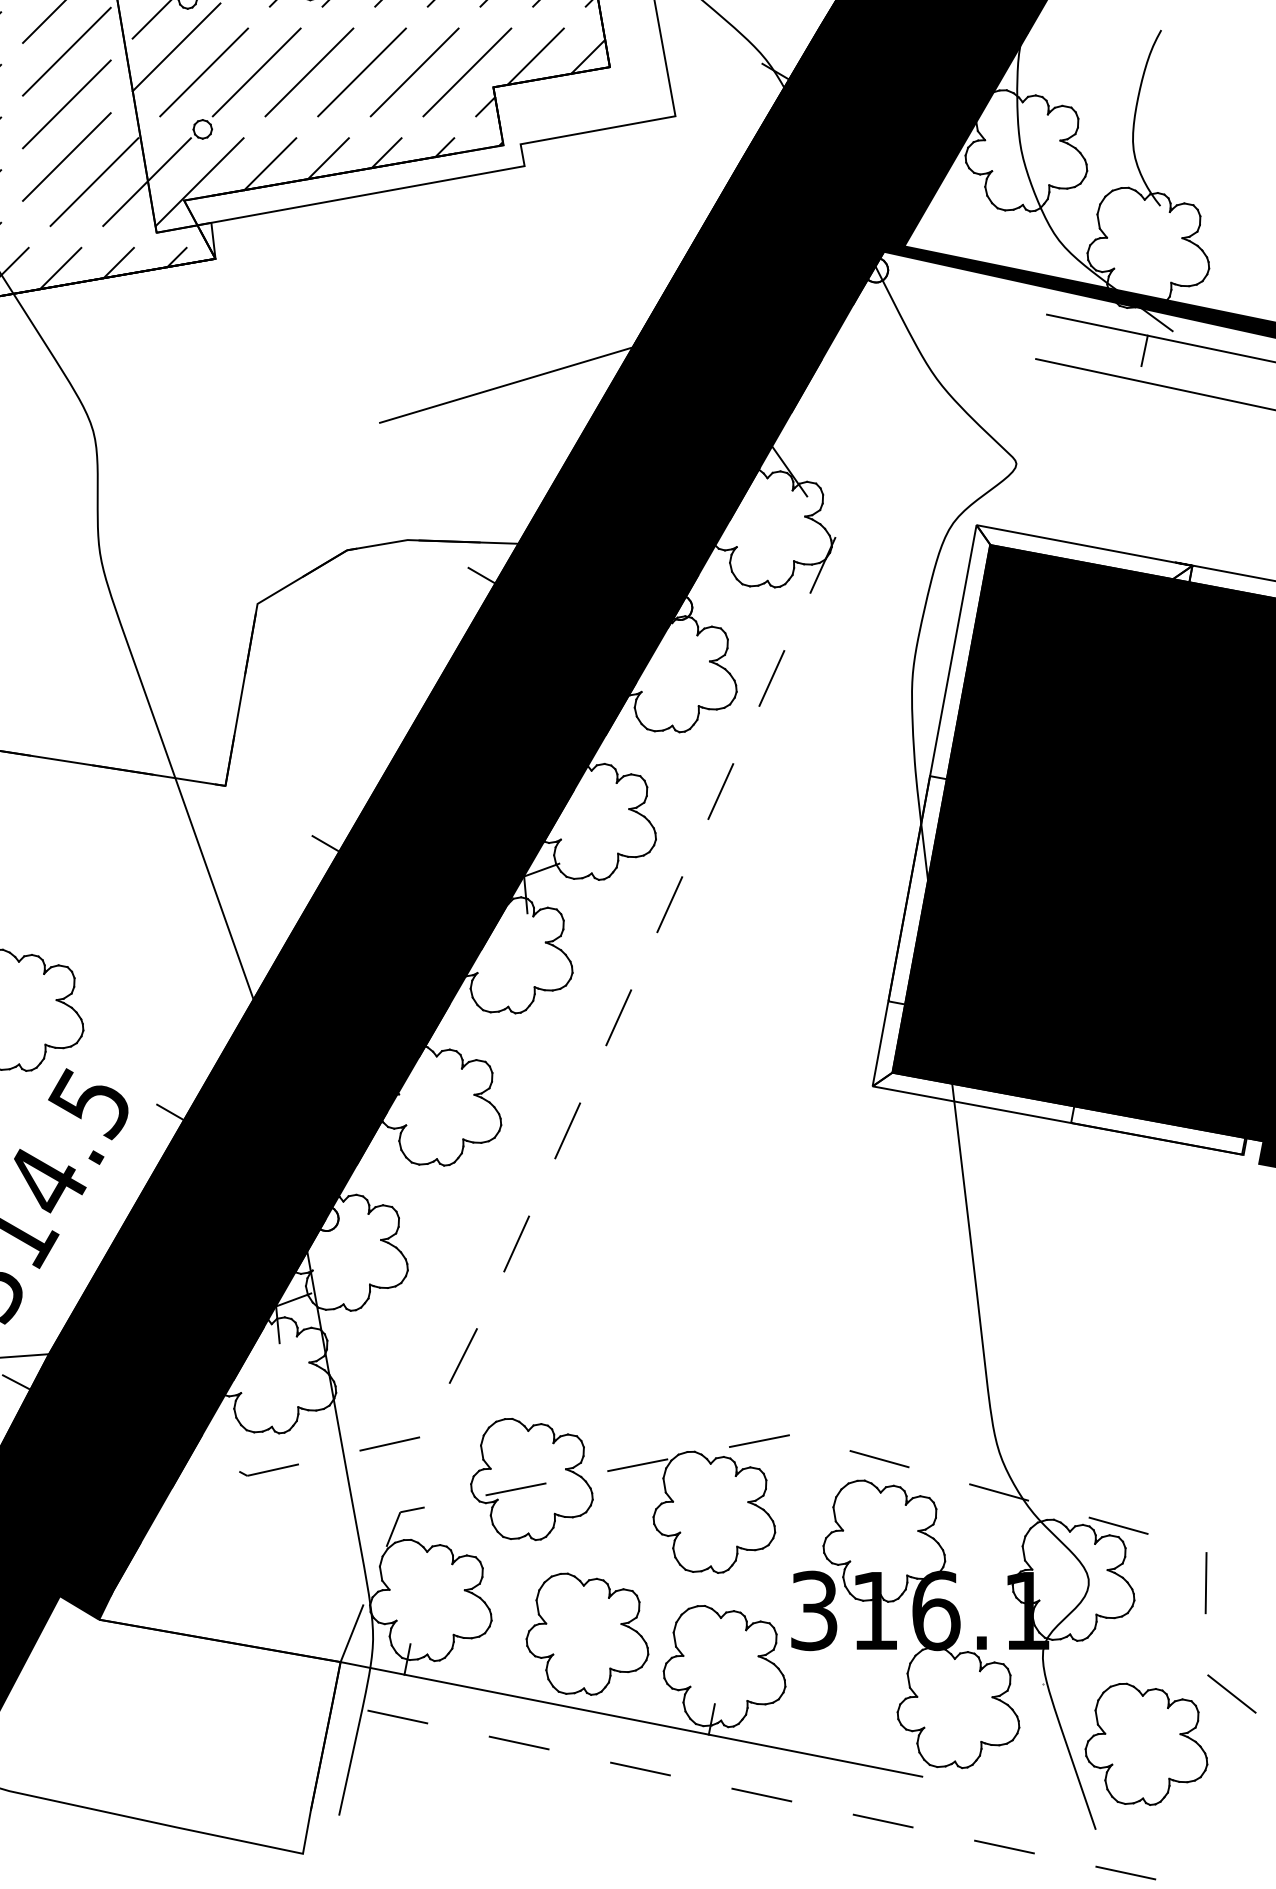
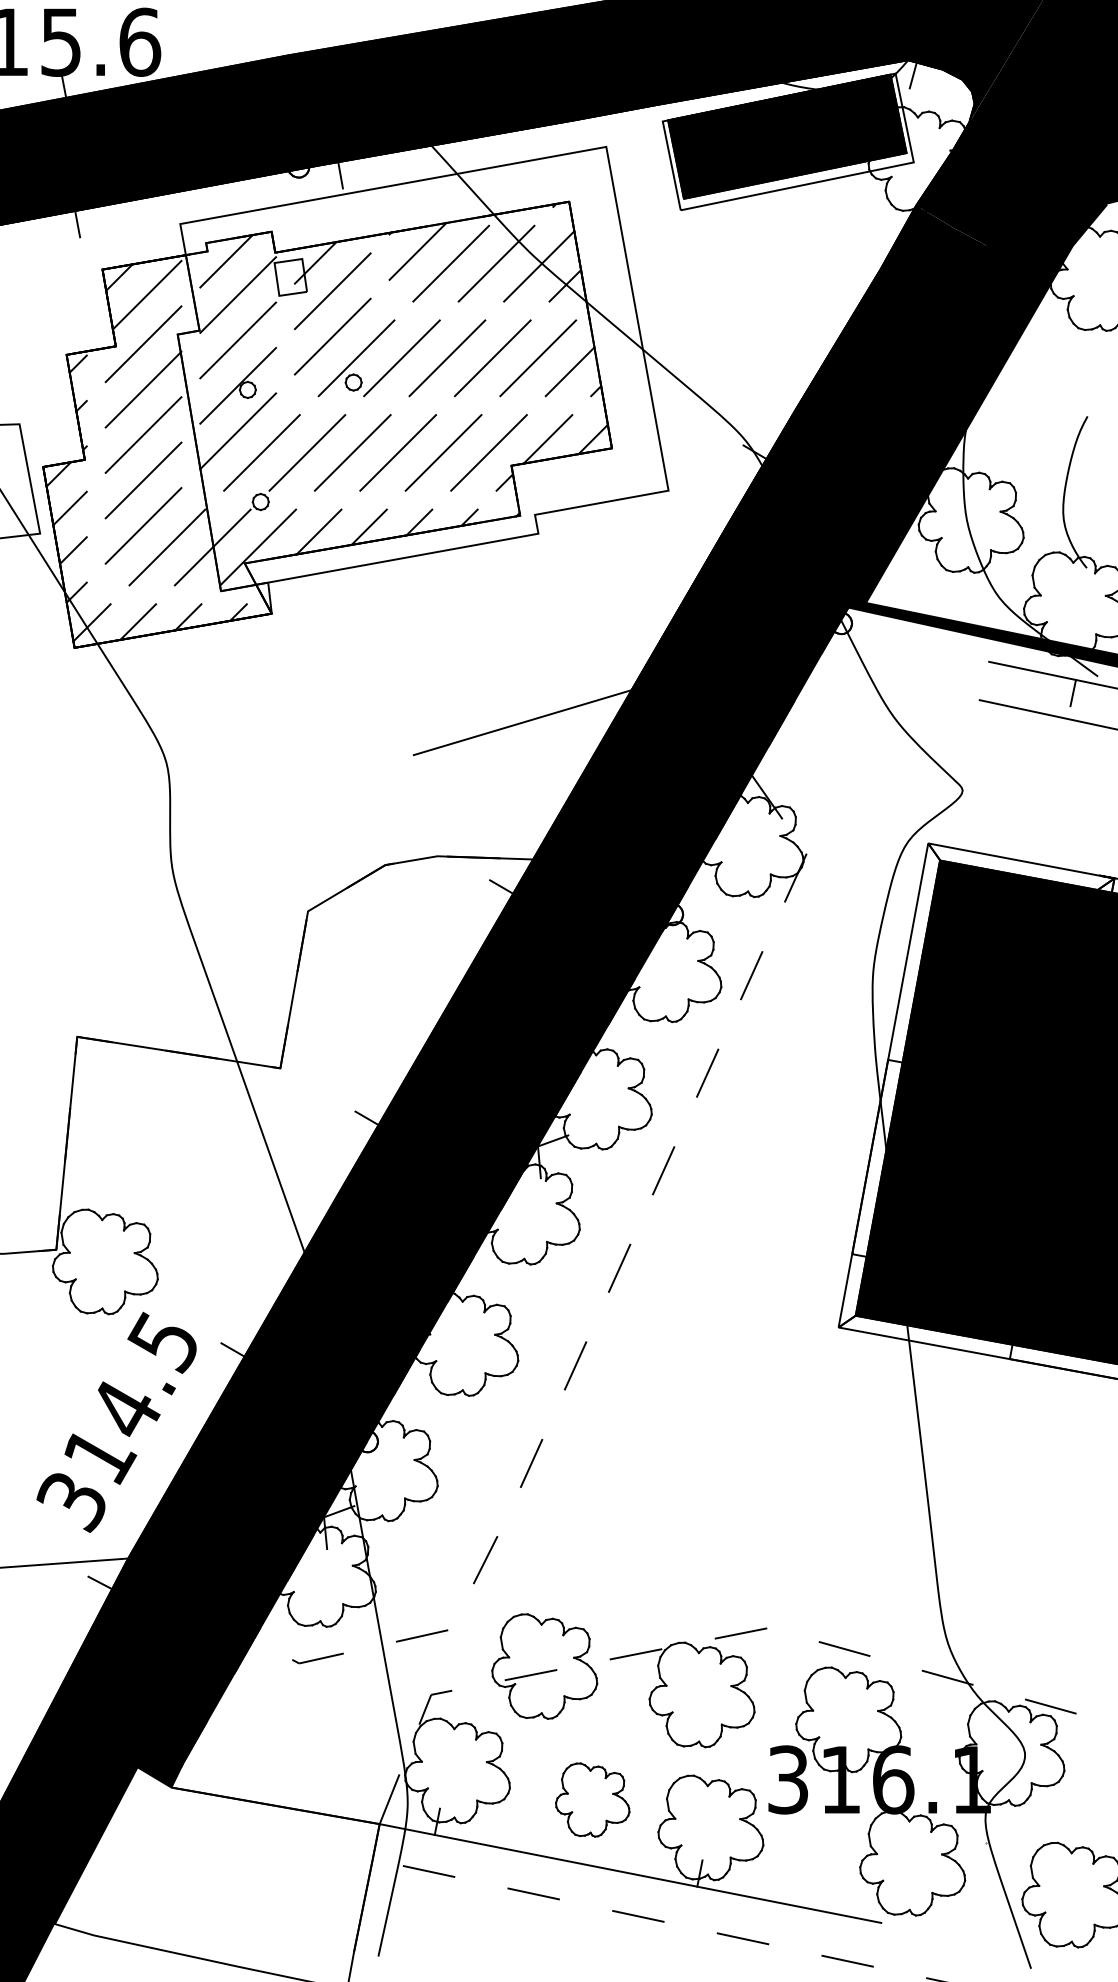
part: (587, 1633) -> (592, 1799), size x0.7

